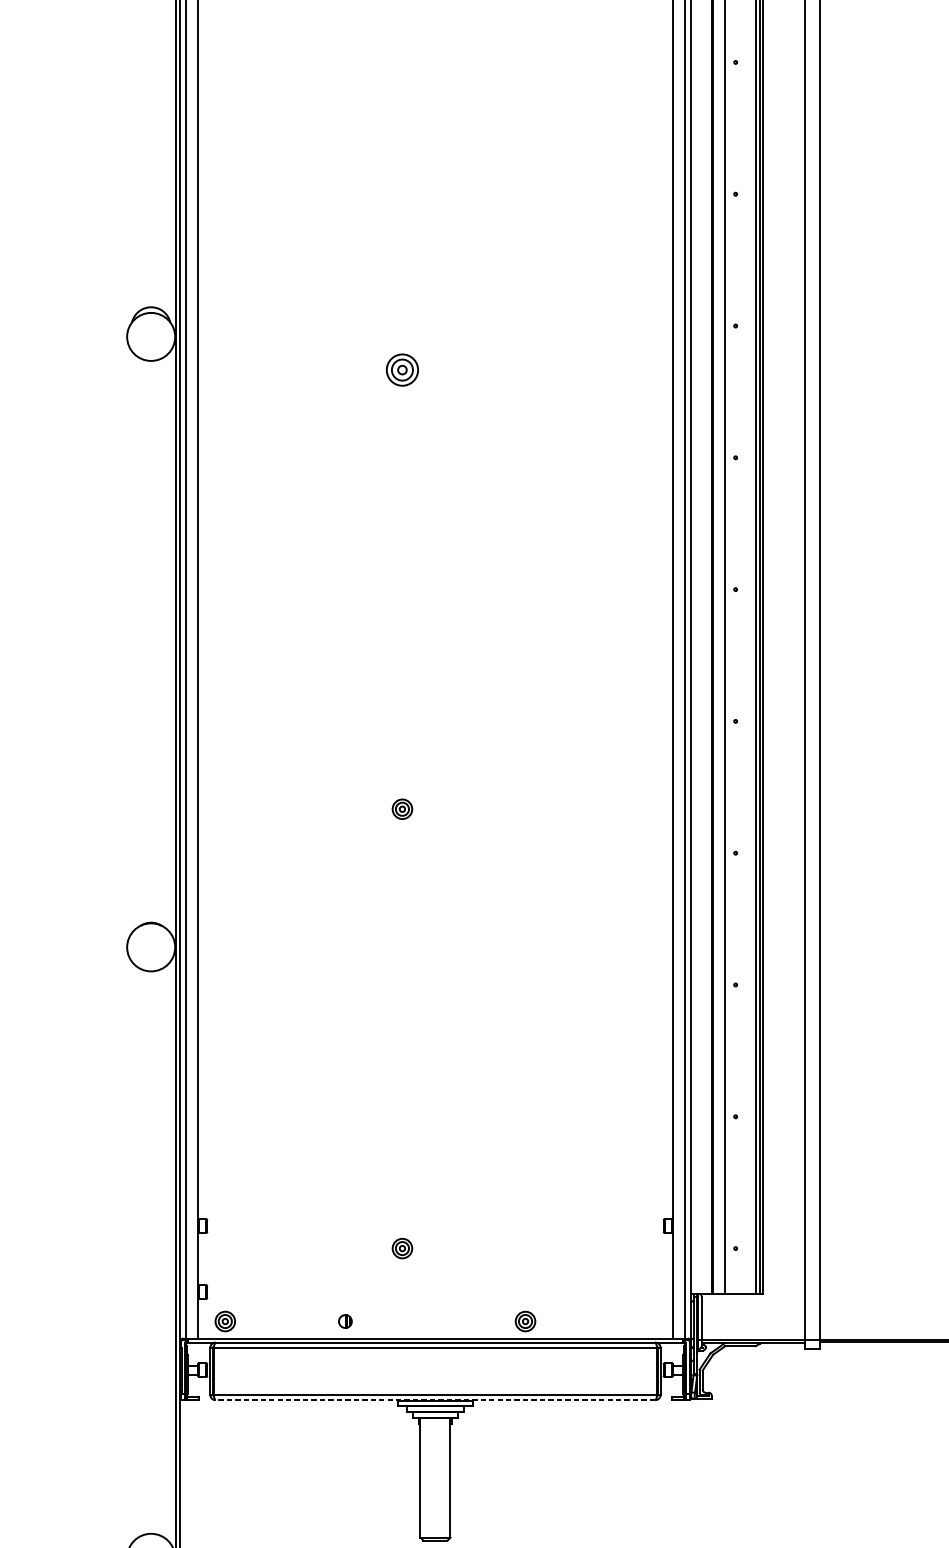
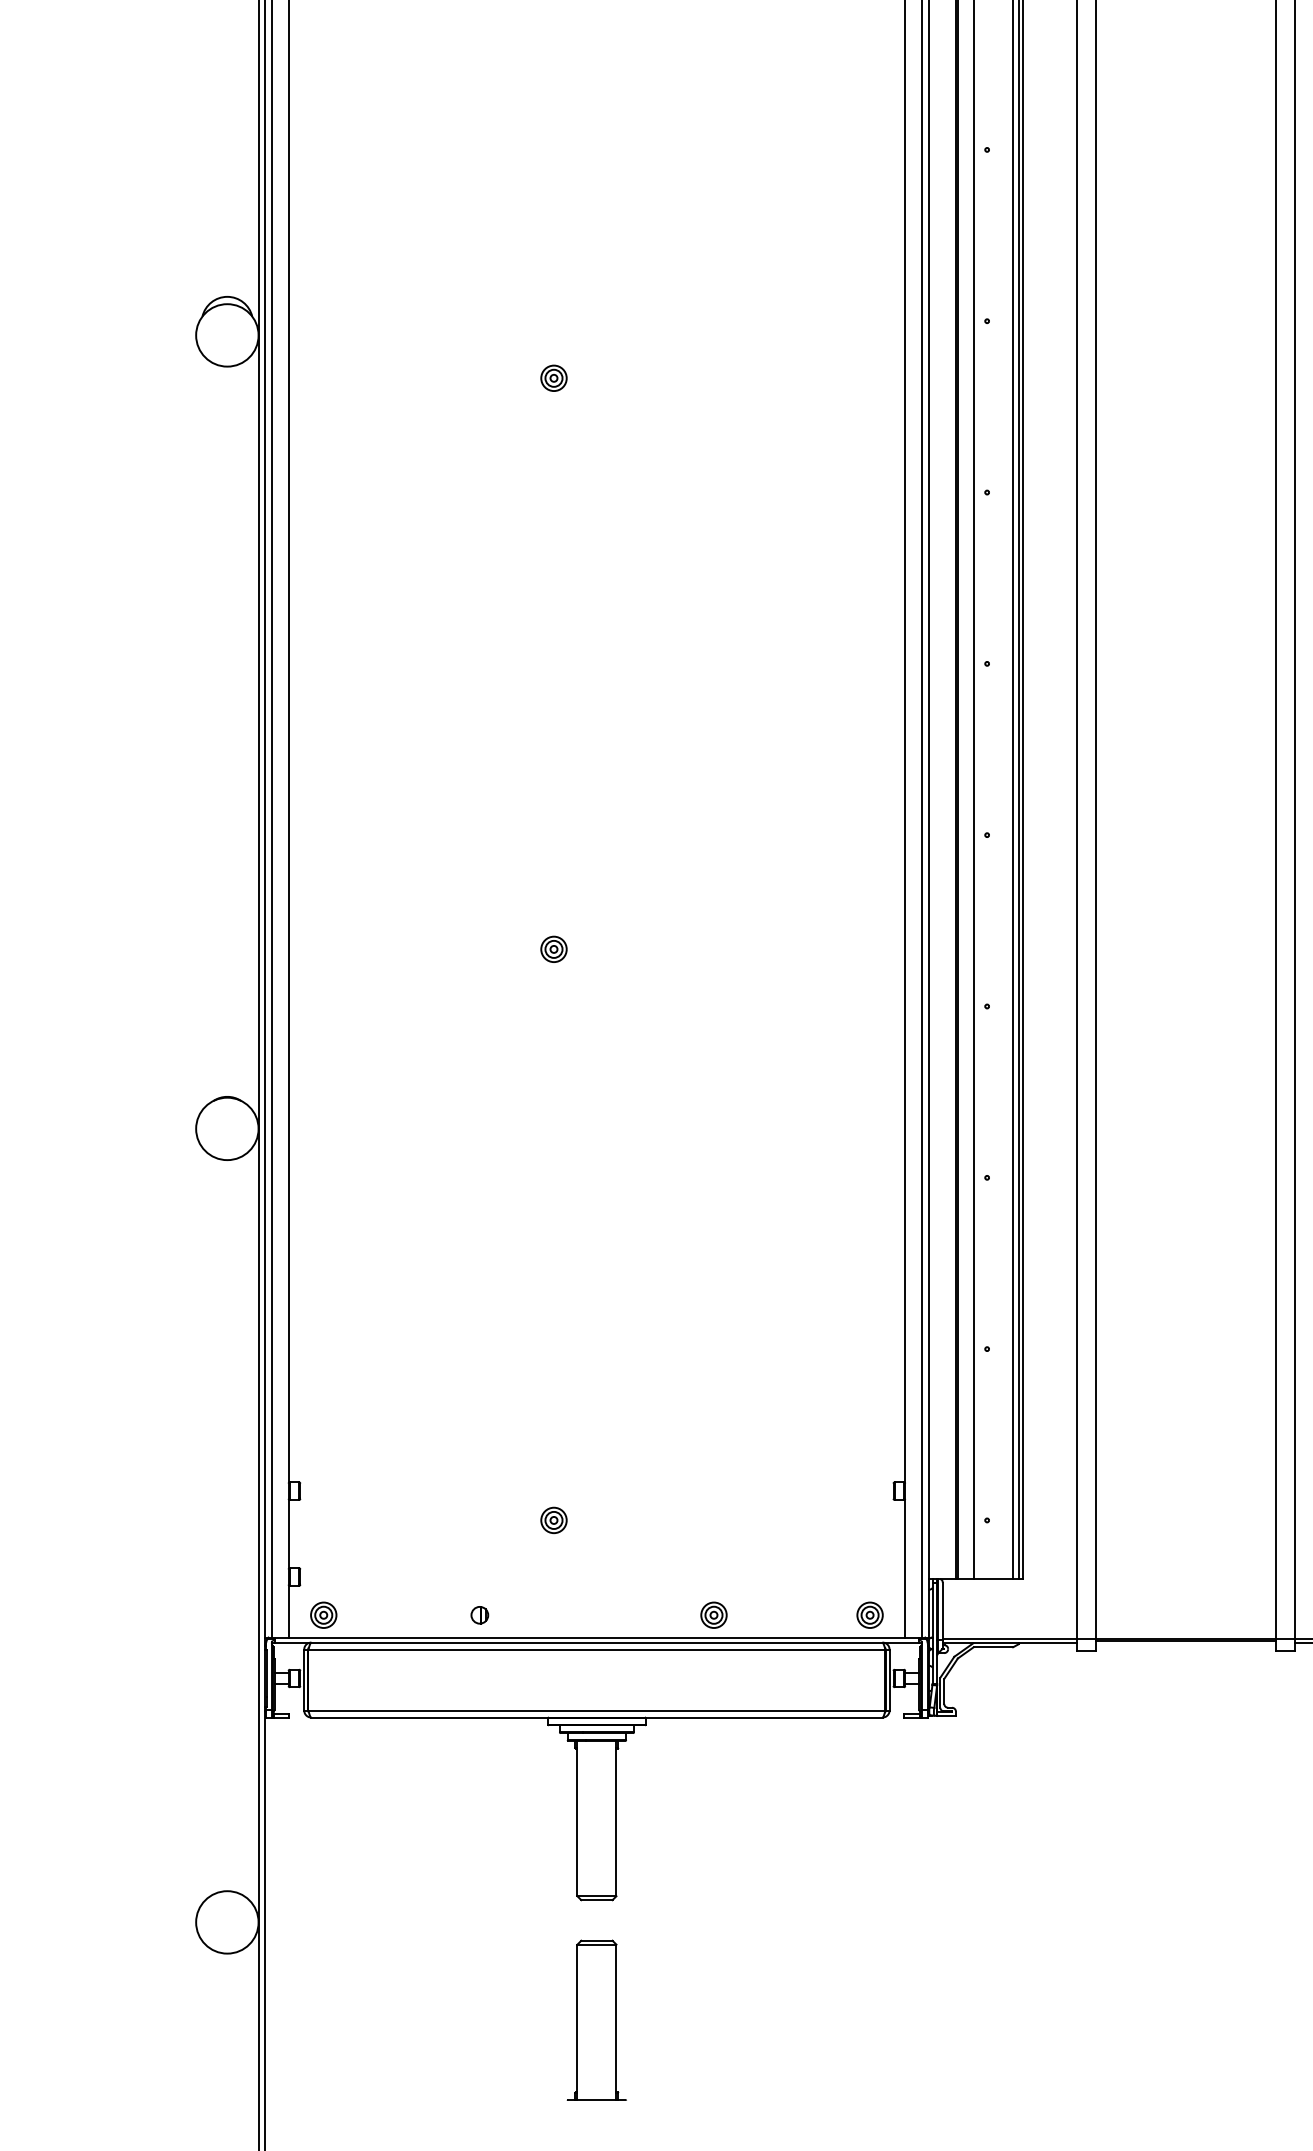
part: (402, 369) -> (553, 377), size x0.62
part: (645, 1320) -> (869, 1614), added
line: (435, 1400) -> (596, 1717), dashed -> solid

